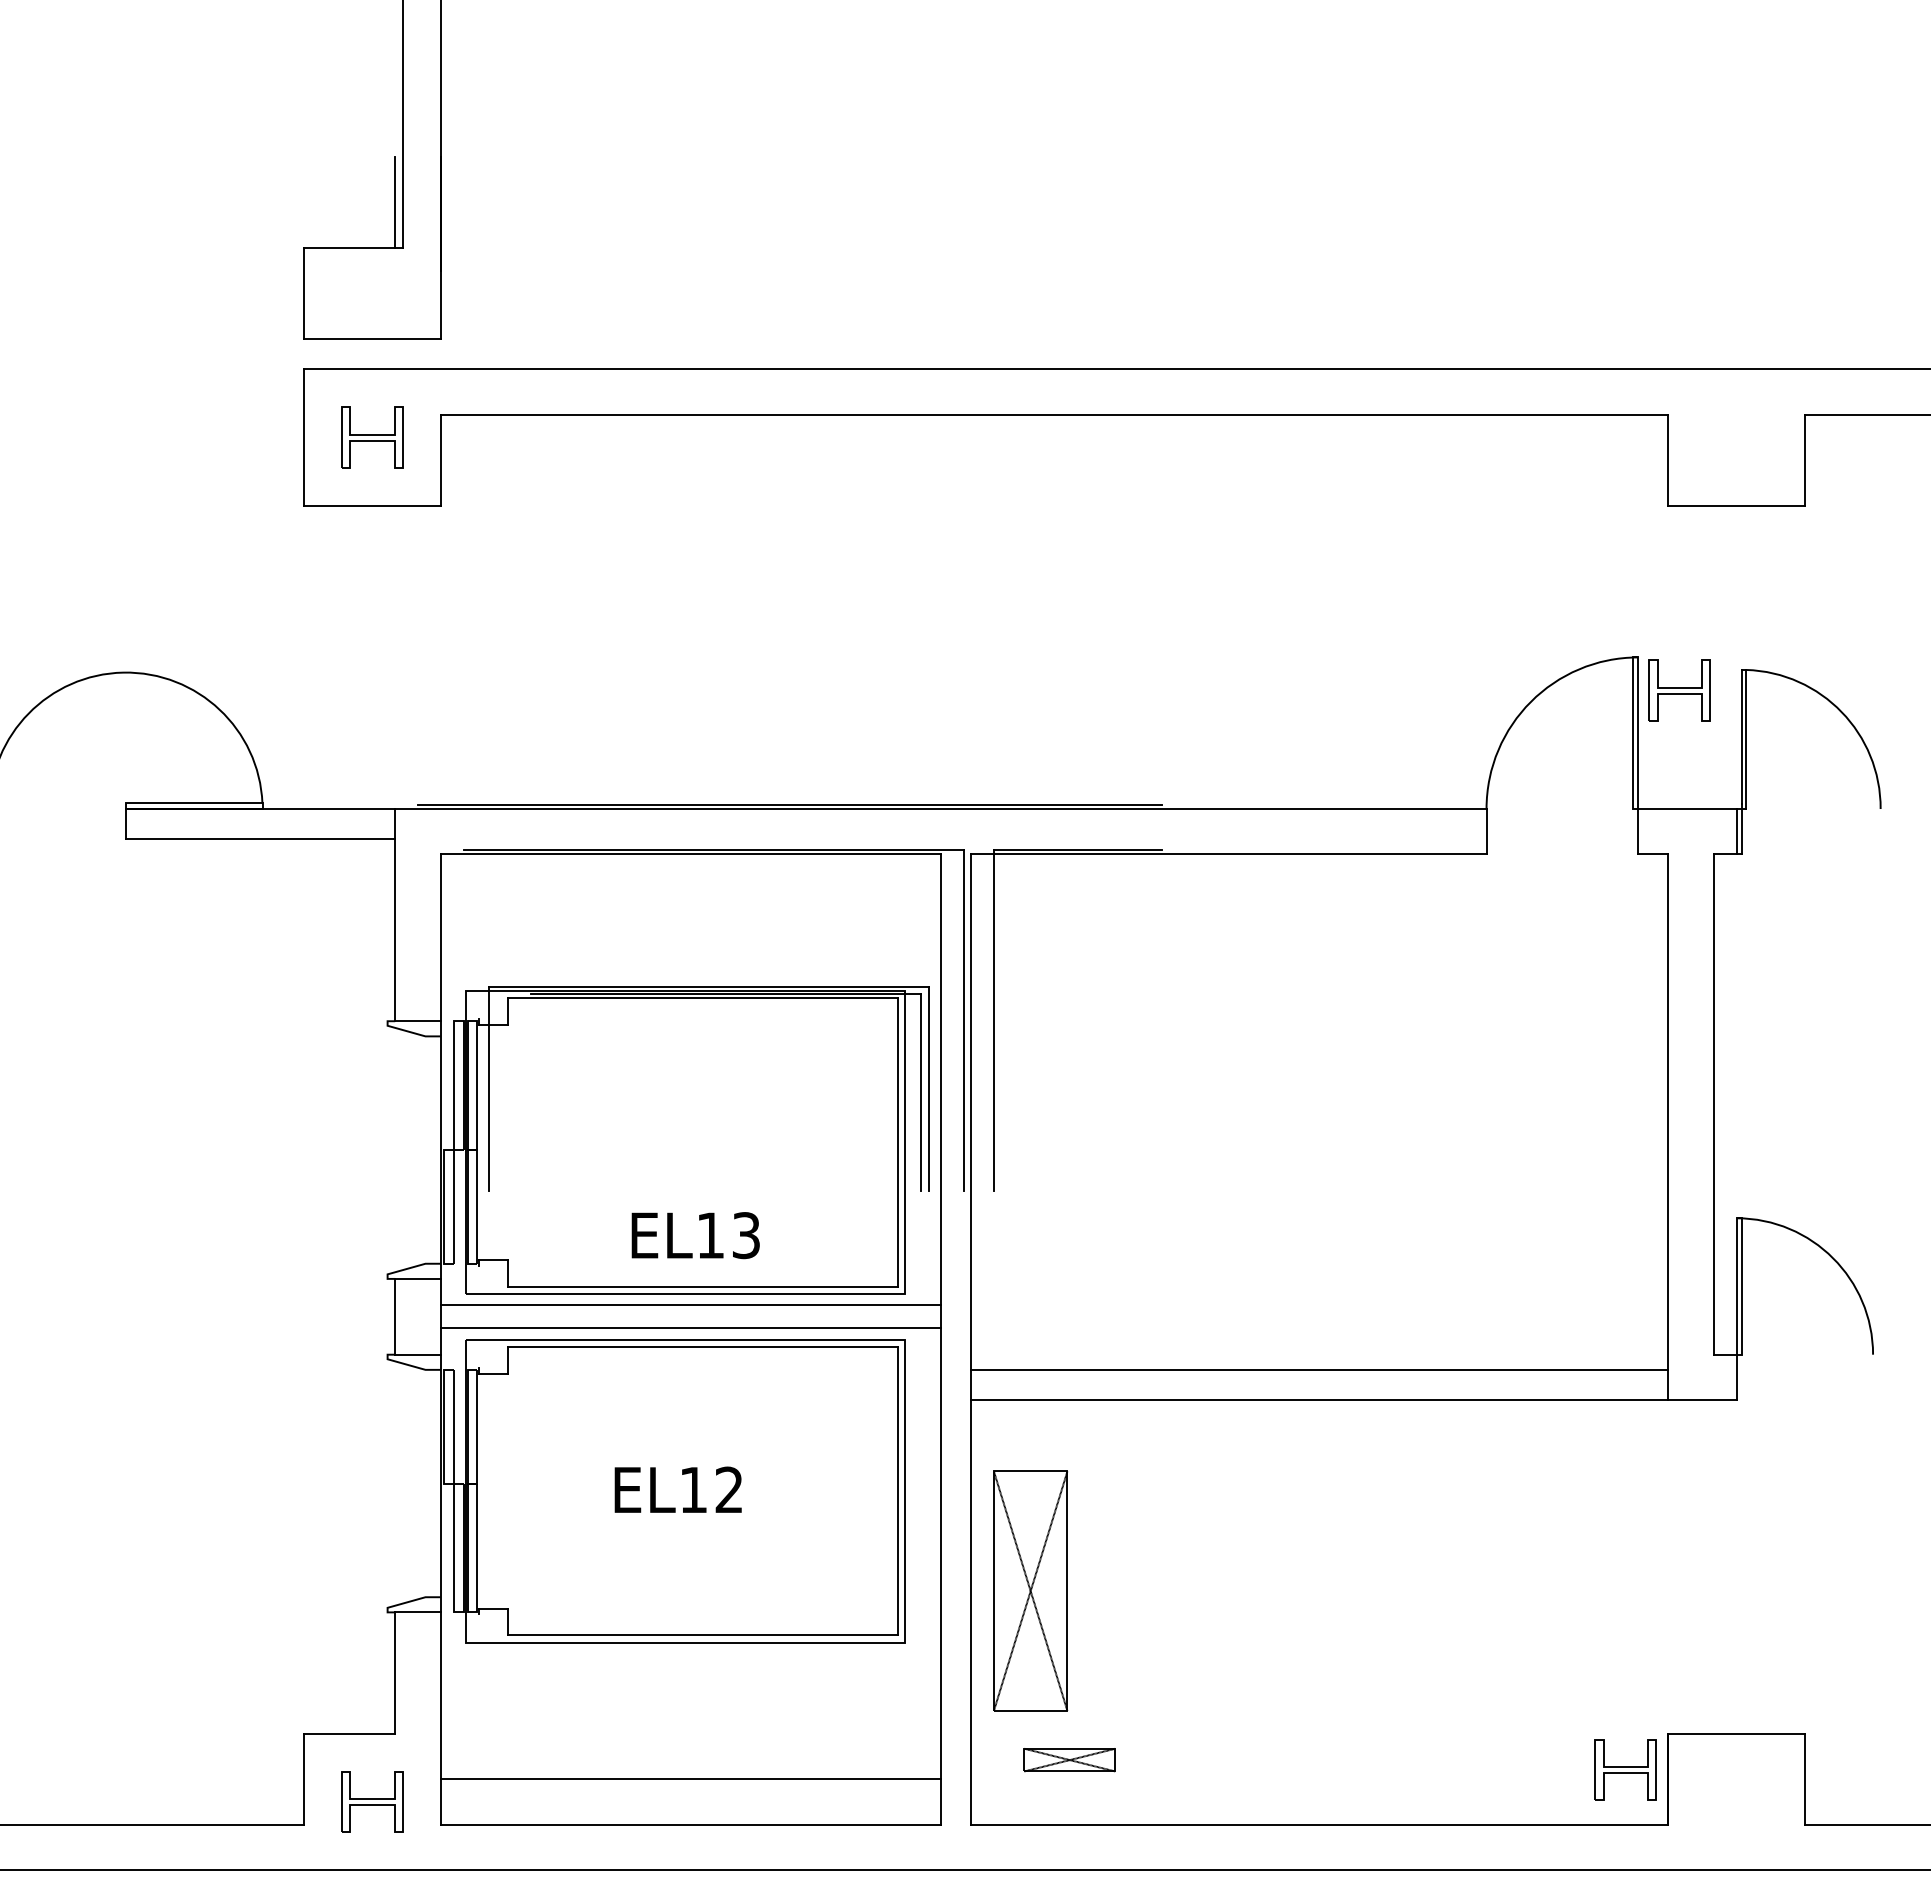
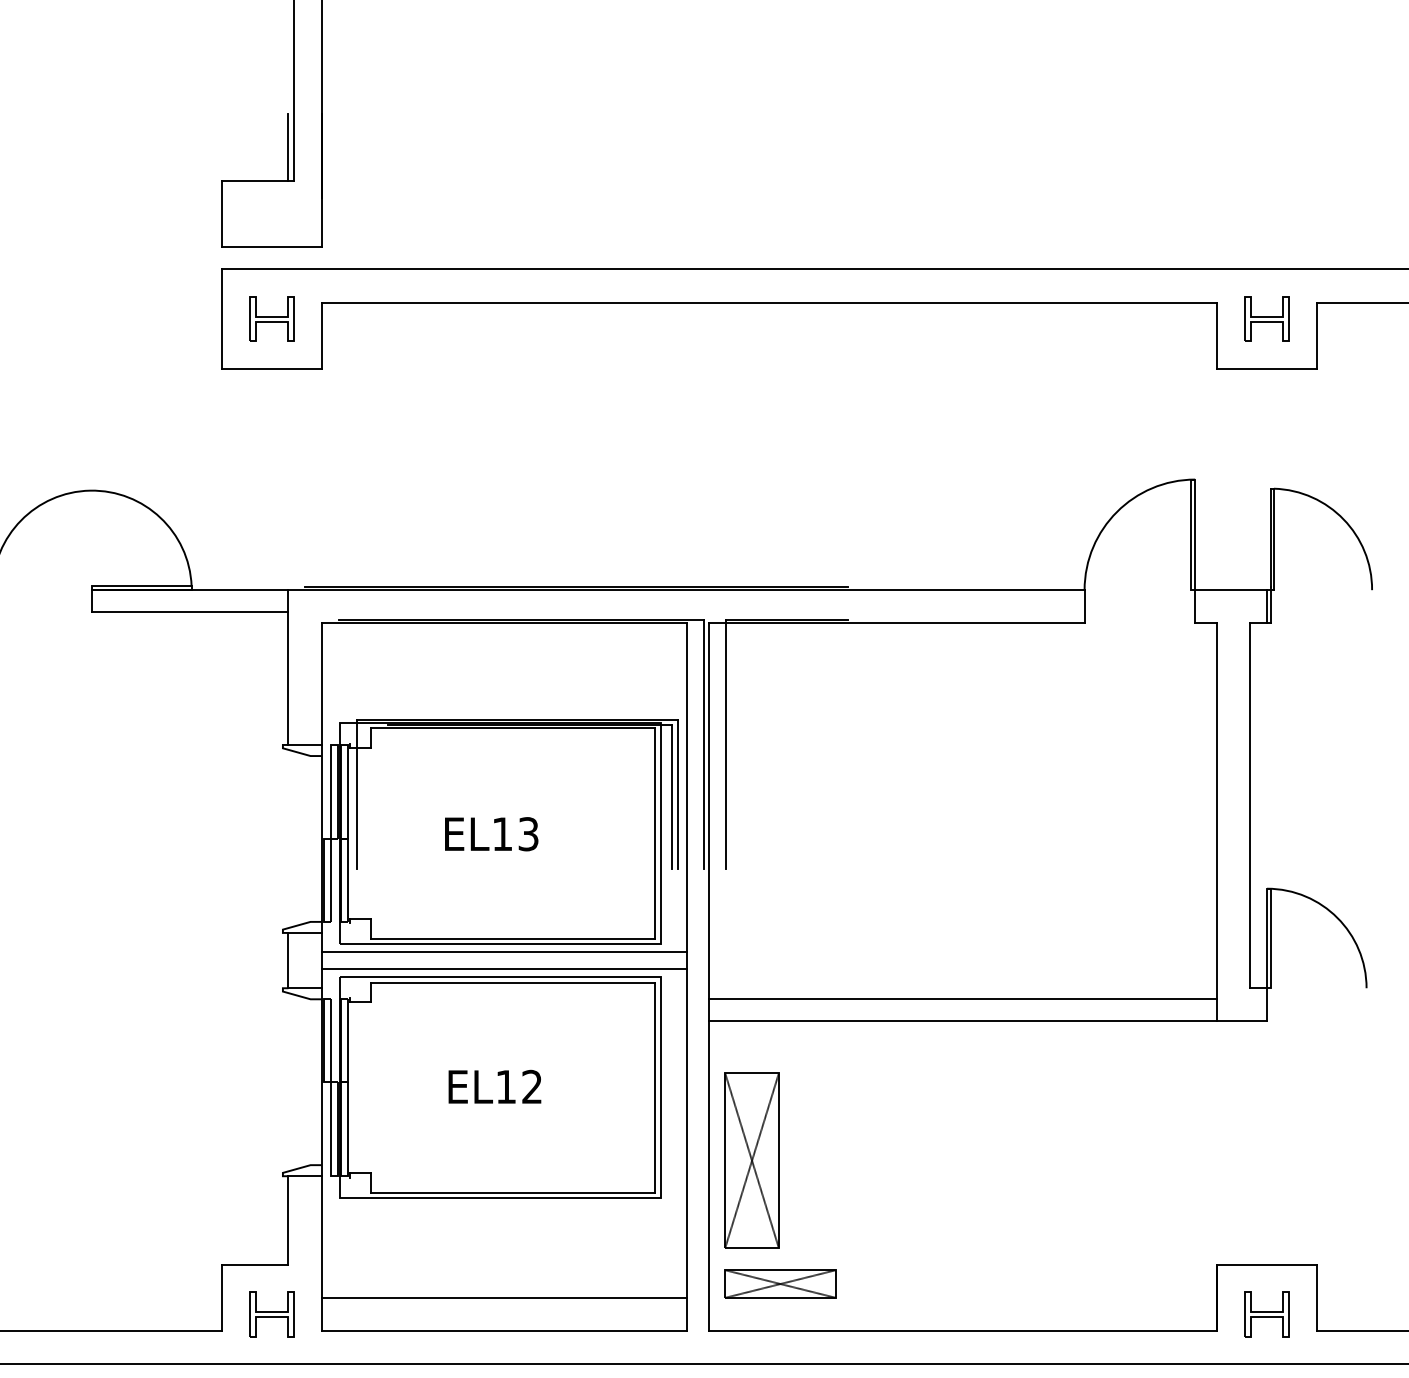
part: (1679, 690) -> (1266, 319), moved
text: (695, 1235) -> (491, 834), moved
part: (1069, 1759) -> (780, 1283), size x1.67
part: (1625, 1769) -> (1266, 1314), moved

